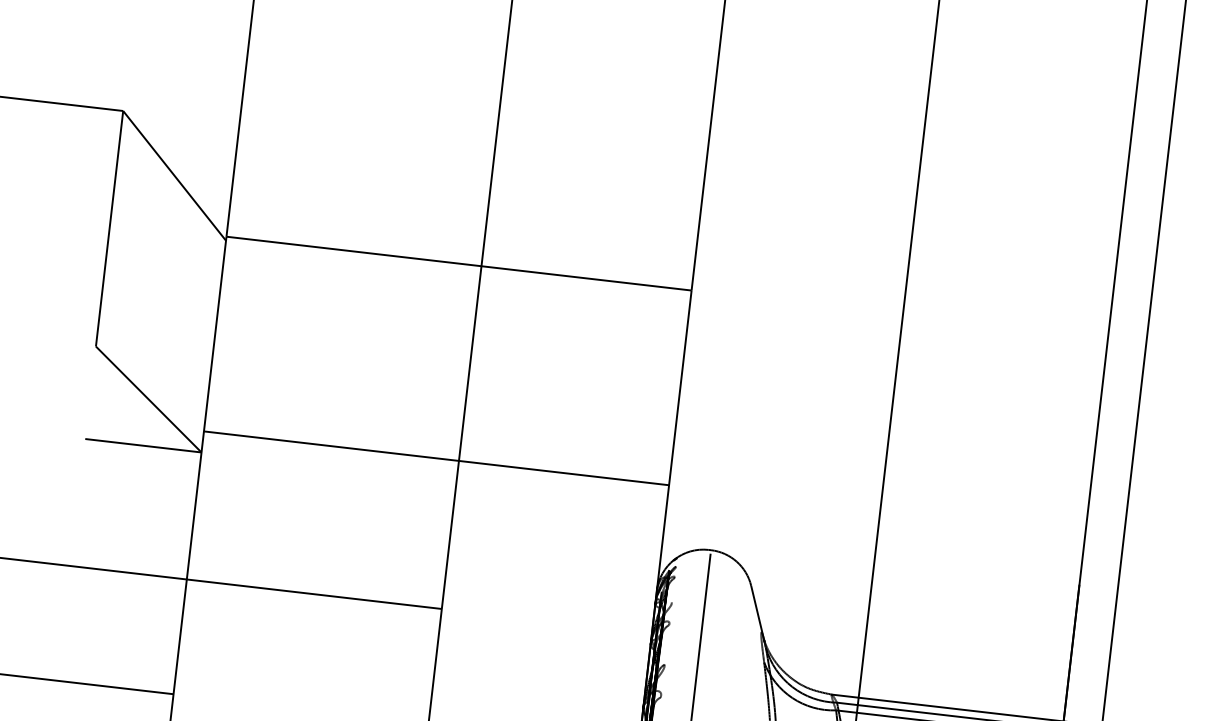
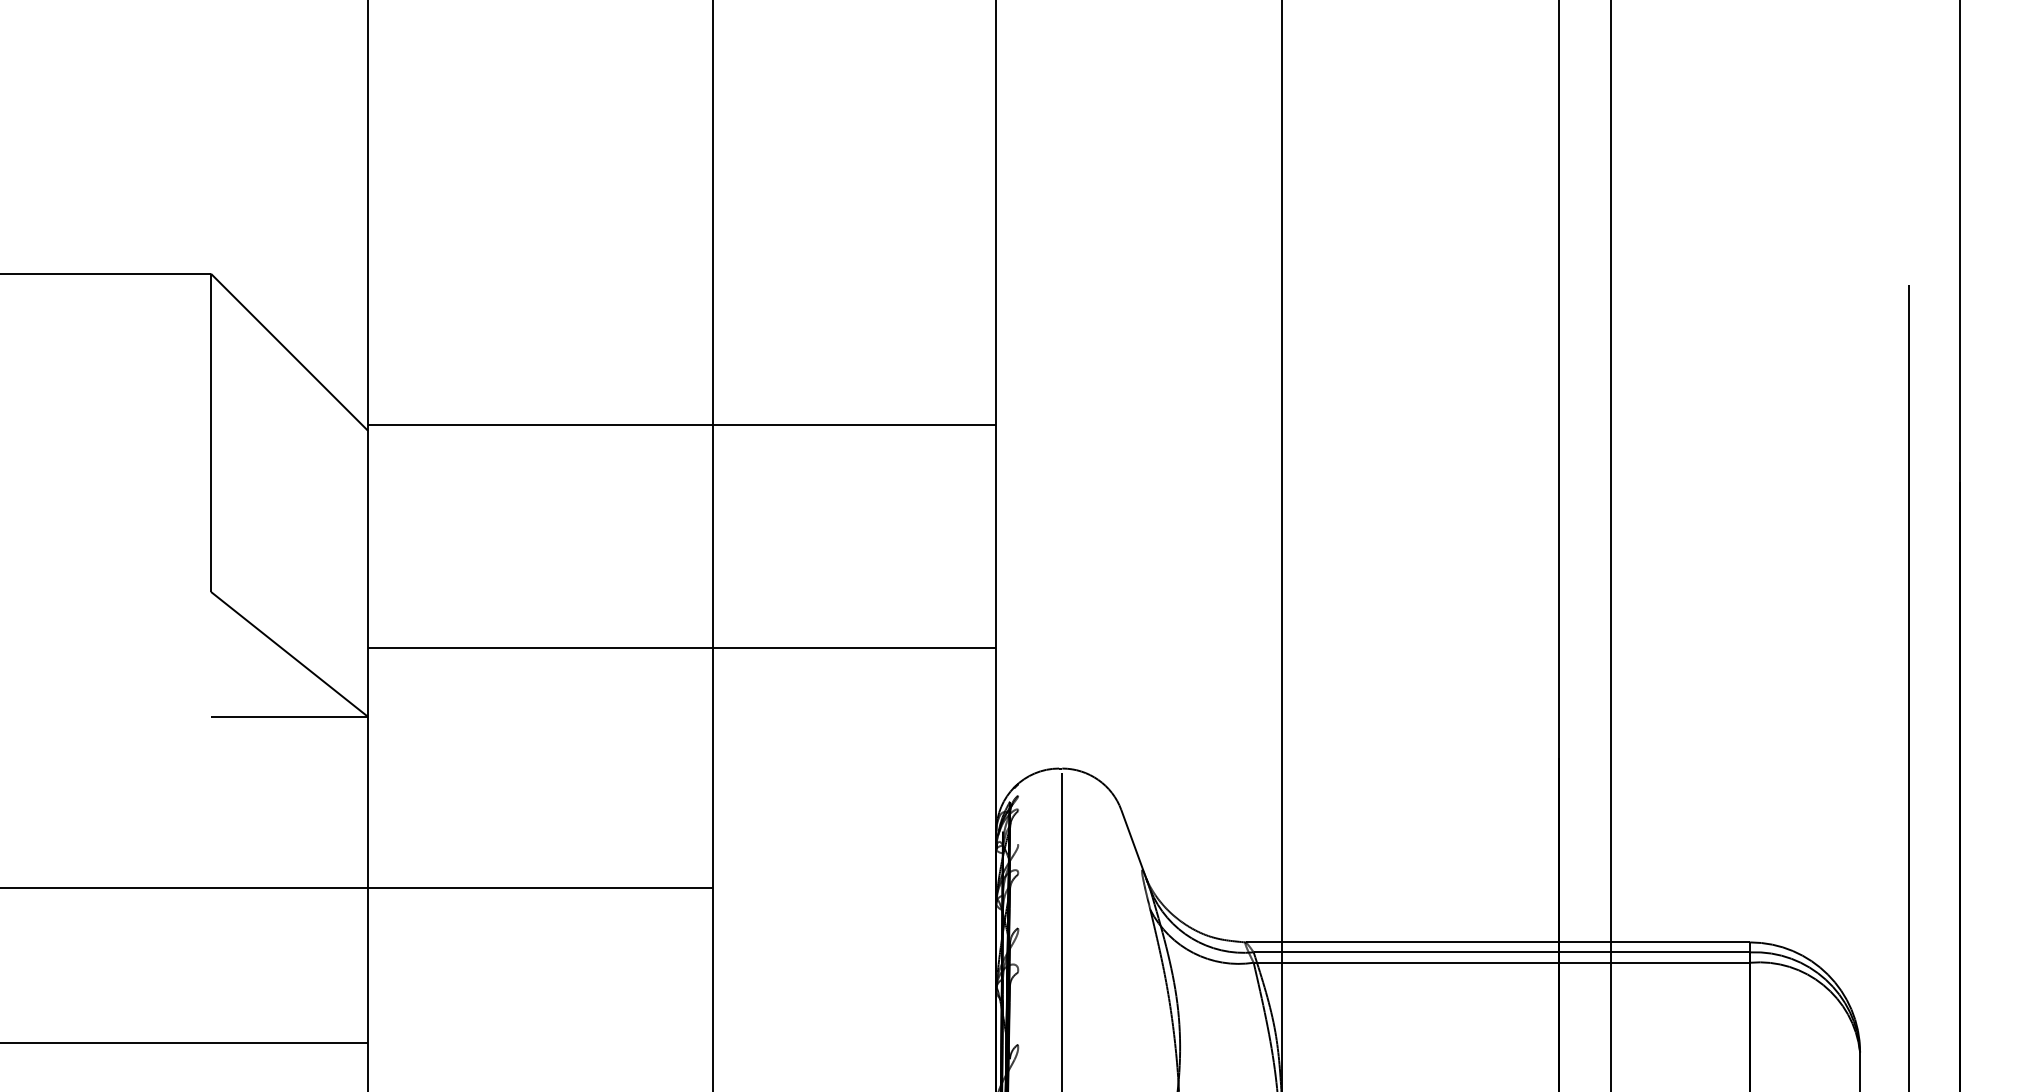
line: (436, 458) -> (682, 648), moved

